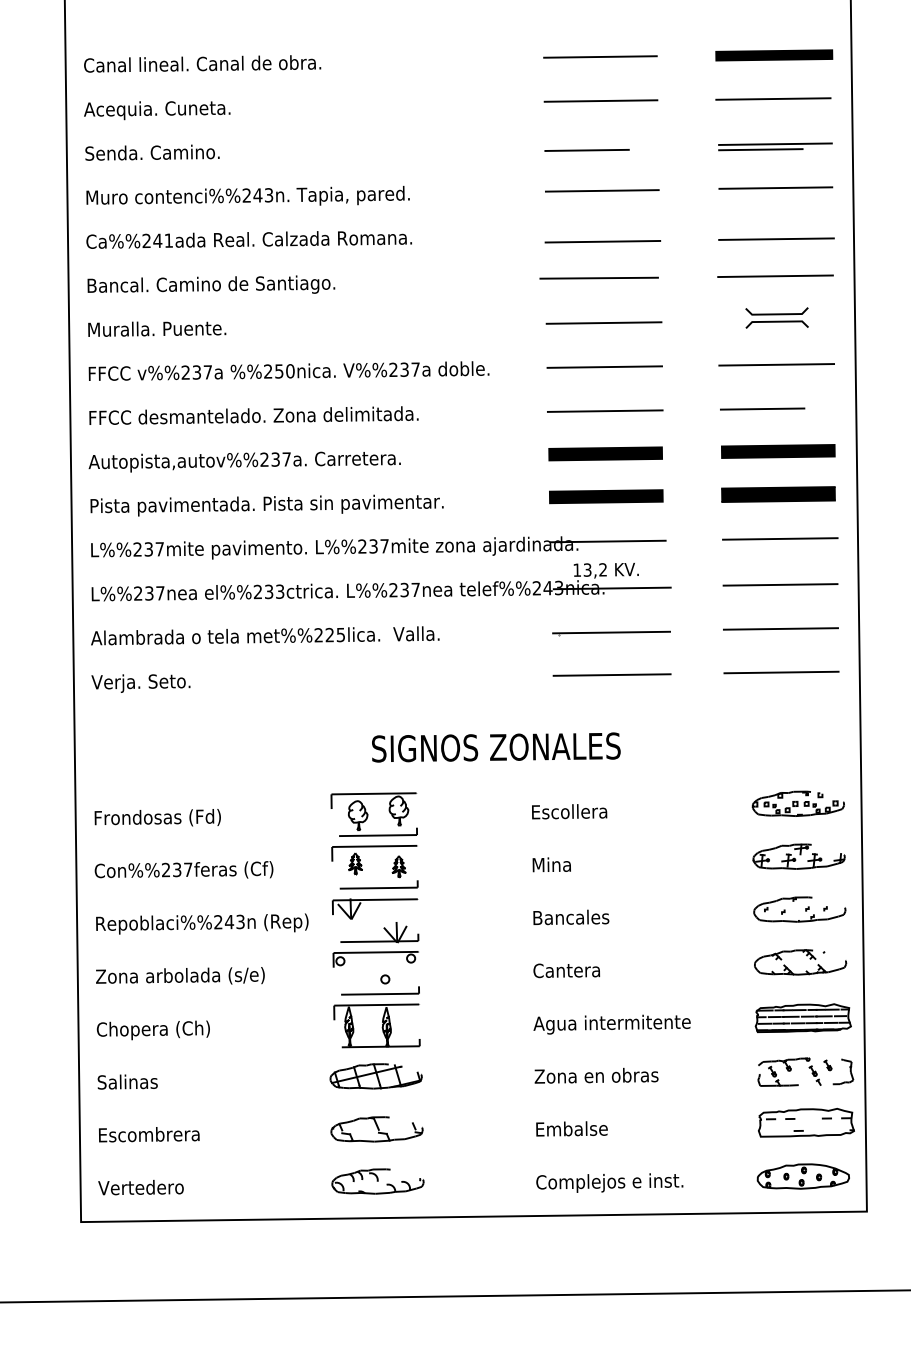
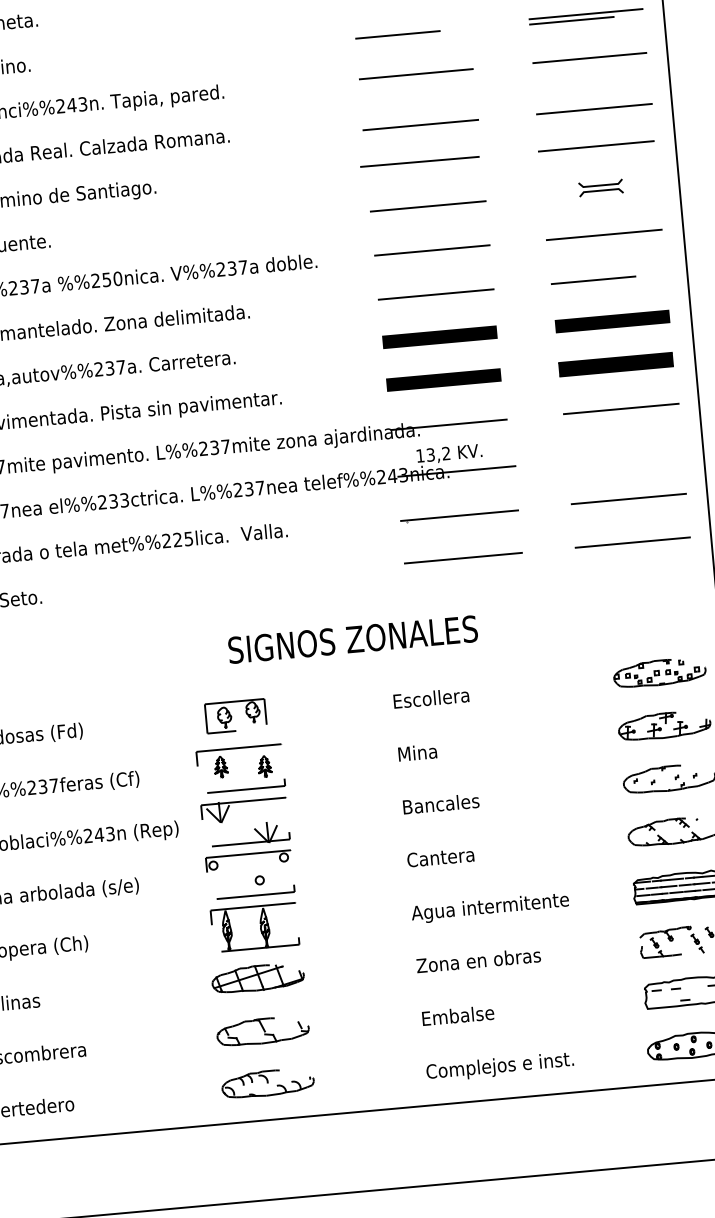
part: (776, 317) -> (600, 187), size x0.7
line: (780, 584) -> (625, 454), removed
part: (373, 814) -> (235, 716), size x0.7

